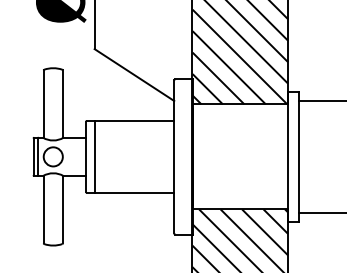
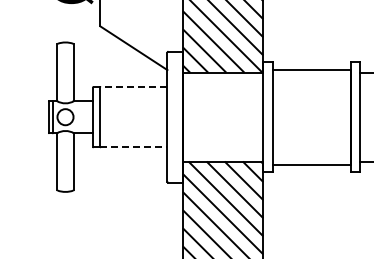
line: (133, 120) -> (133, 86), solid -> dashed
line: (133, 192) -> (133, 147), solid -> dashed

